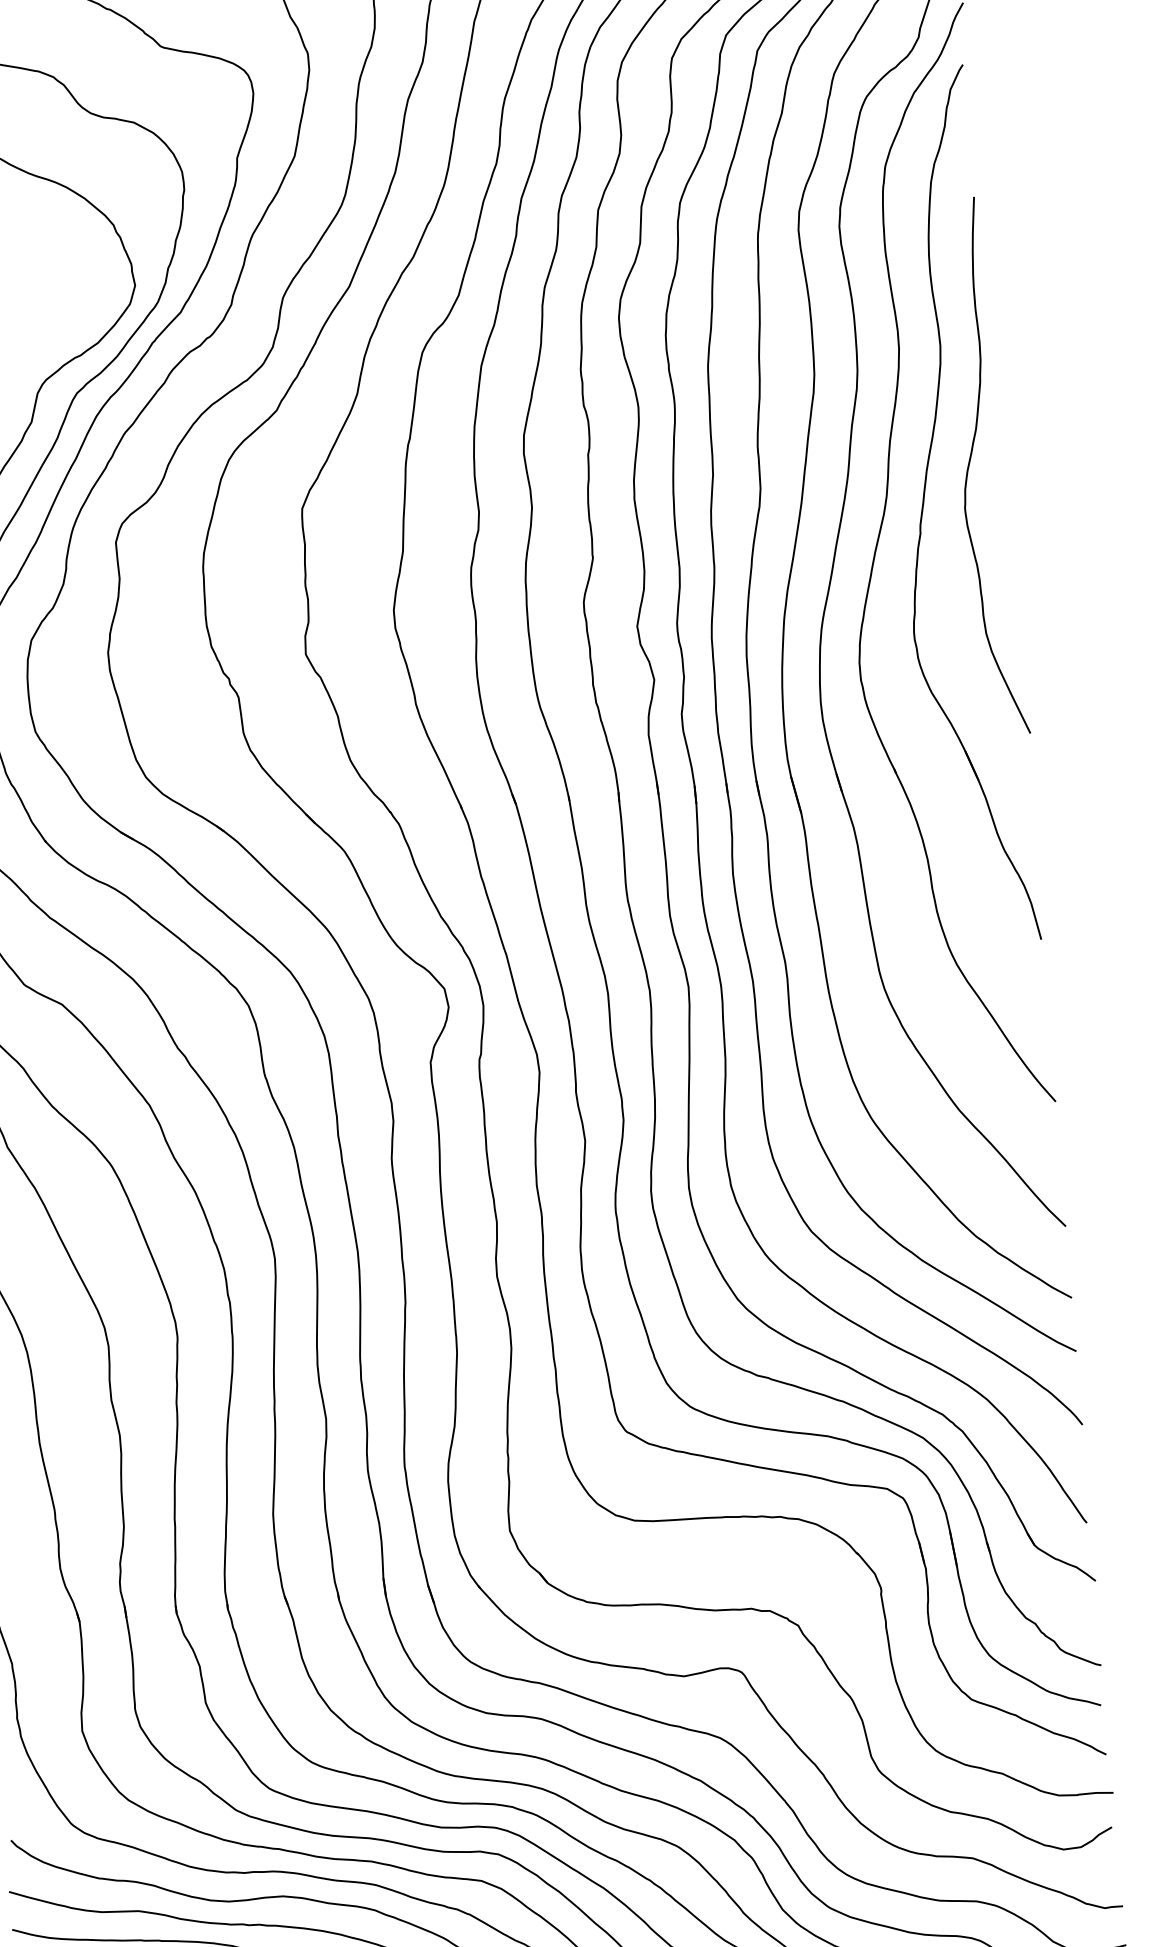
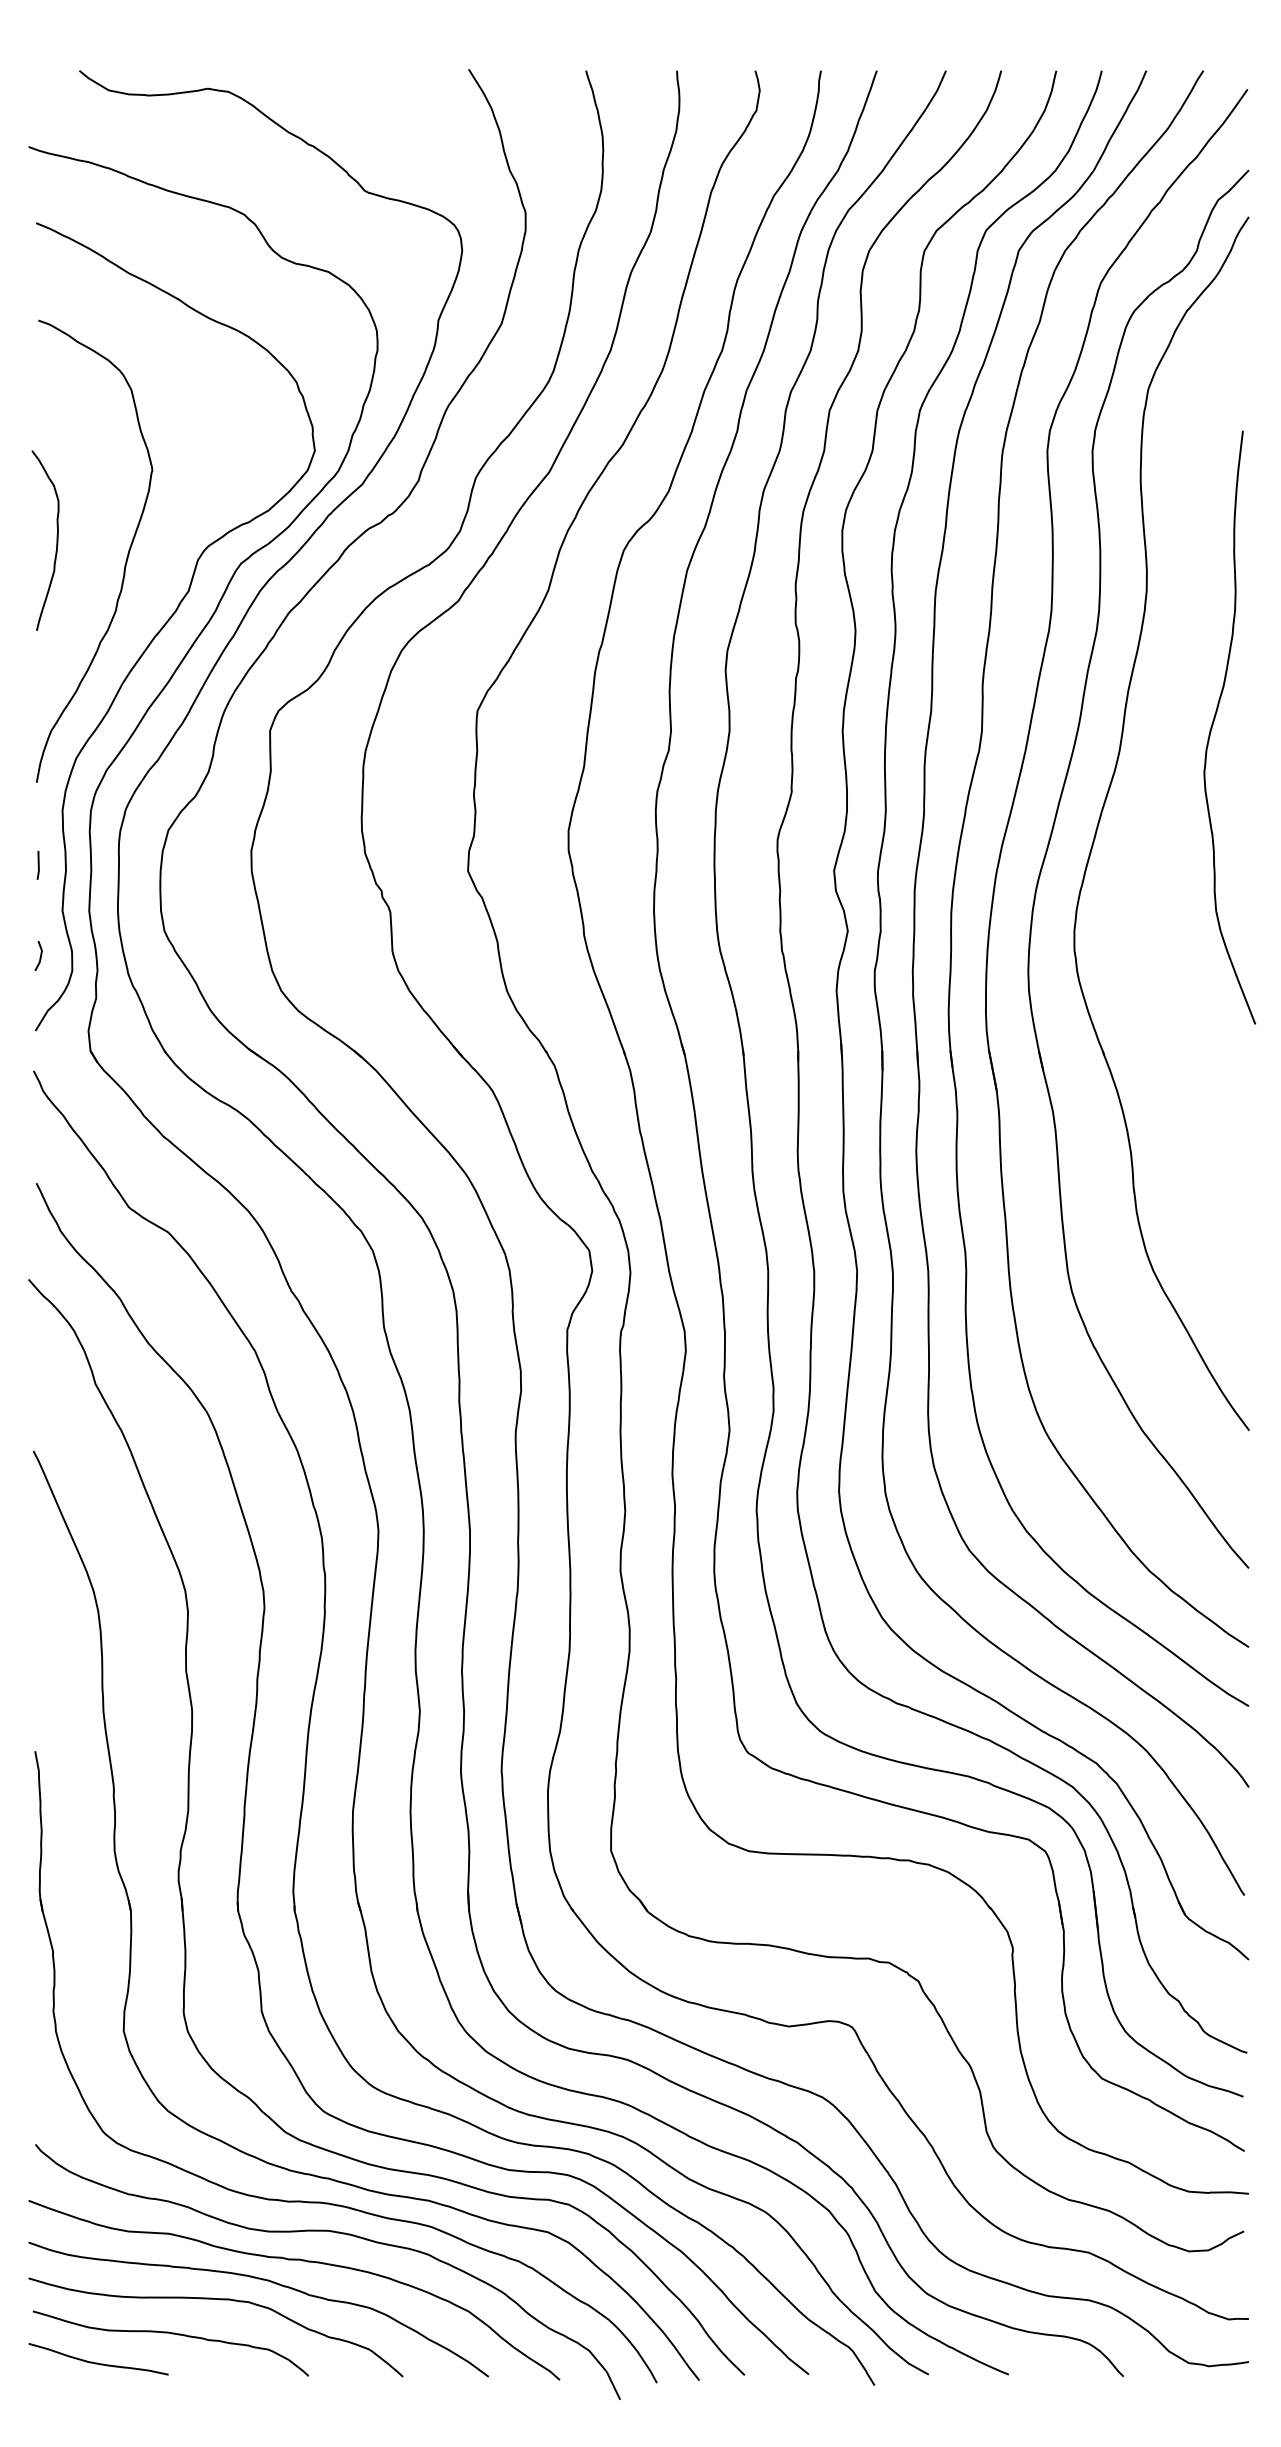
part: (924, 502) -> (1160, 761), removed

